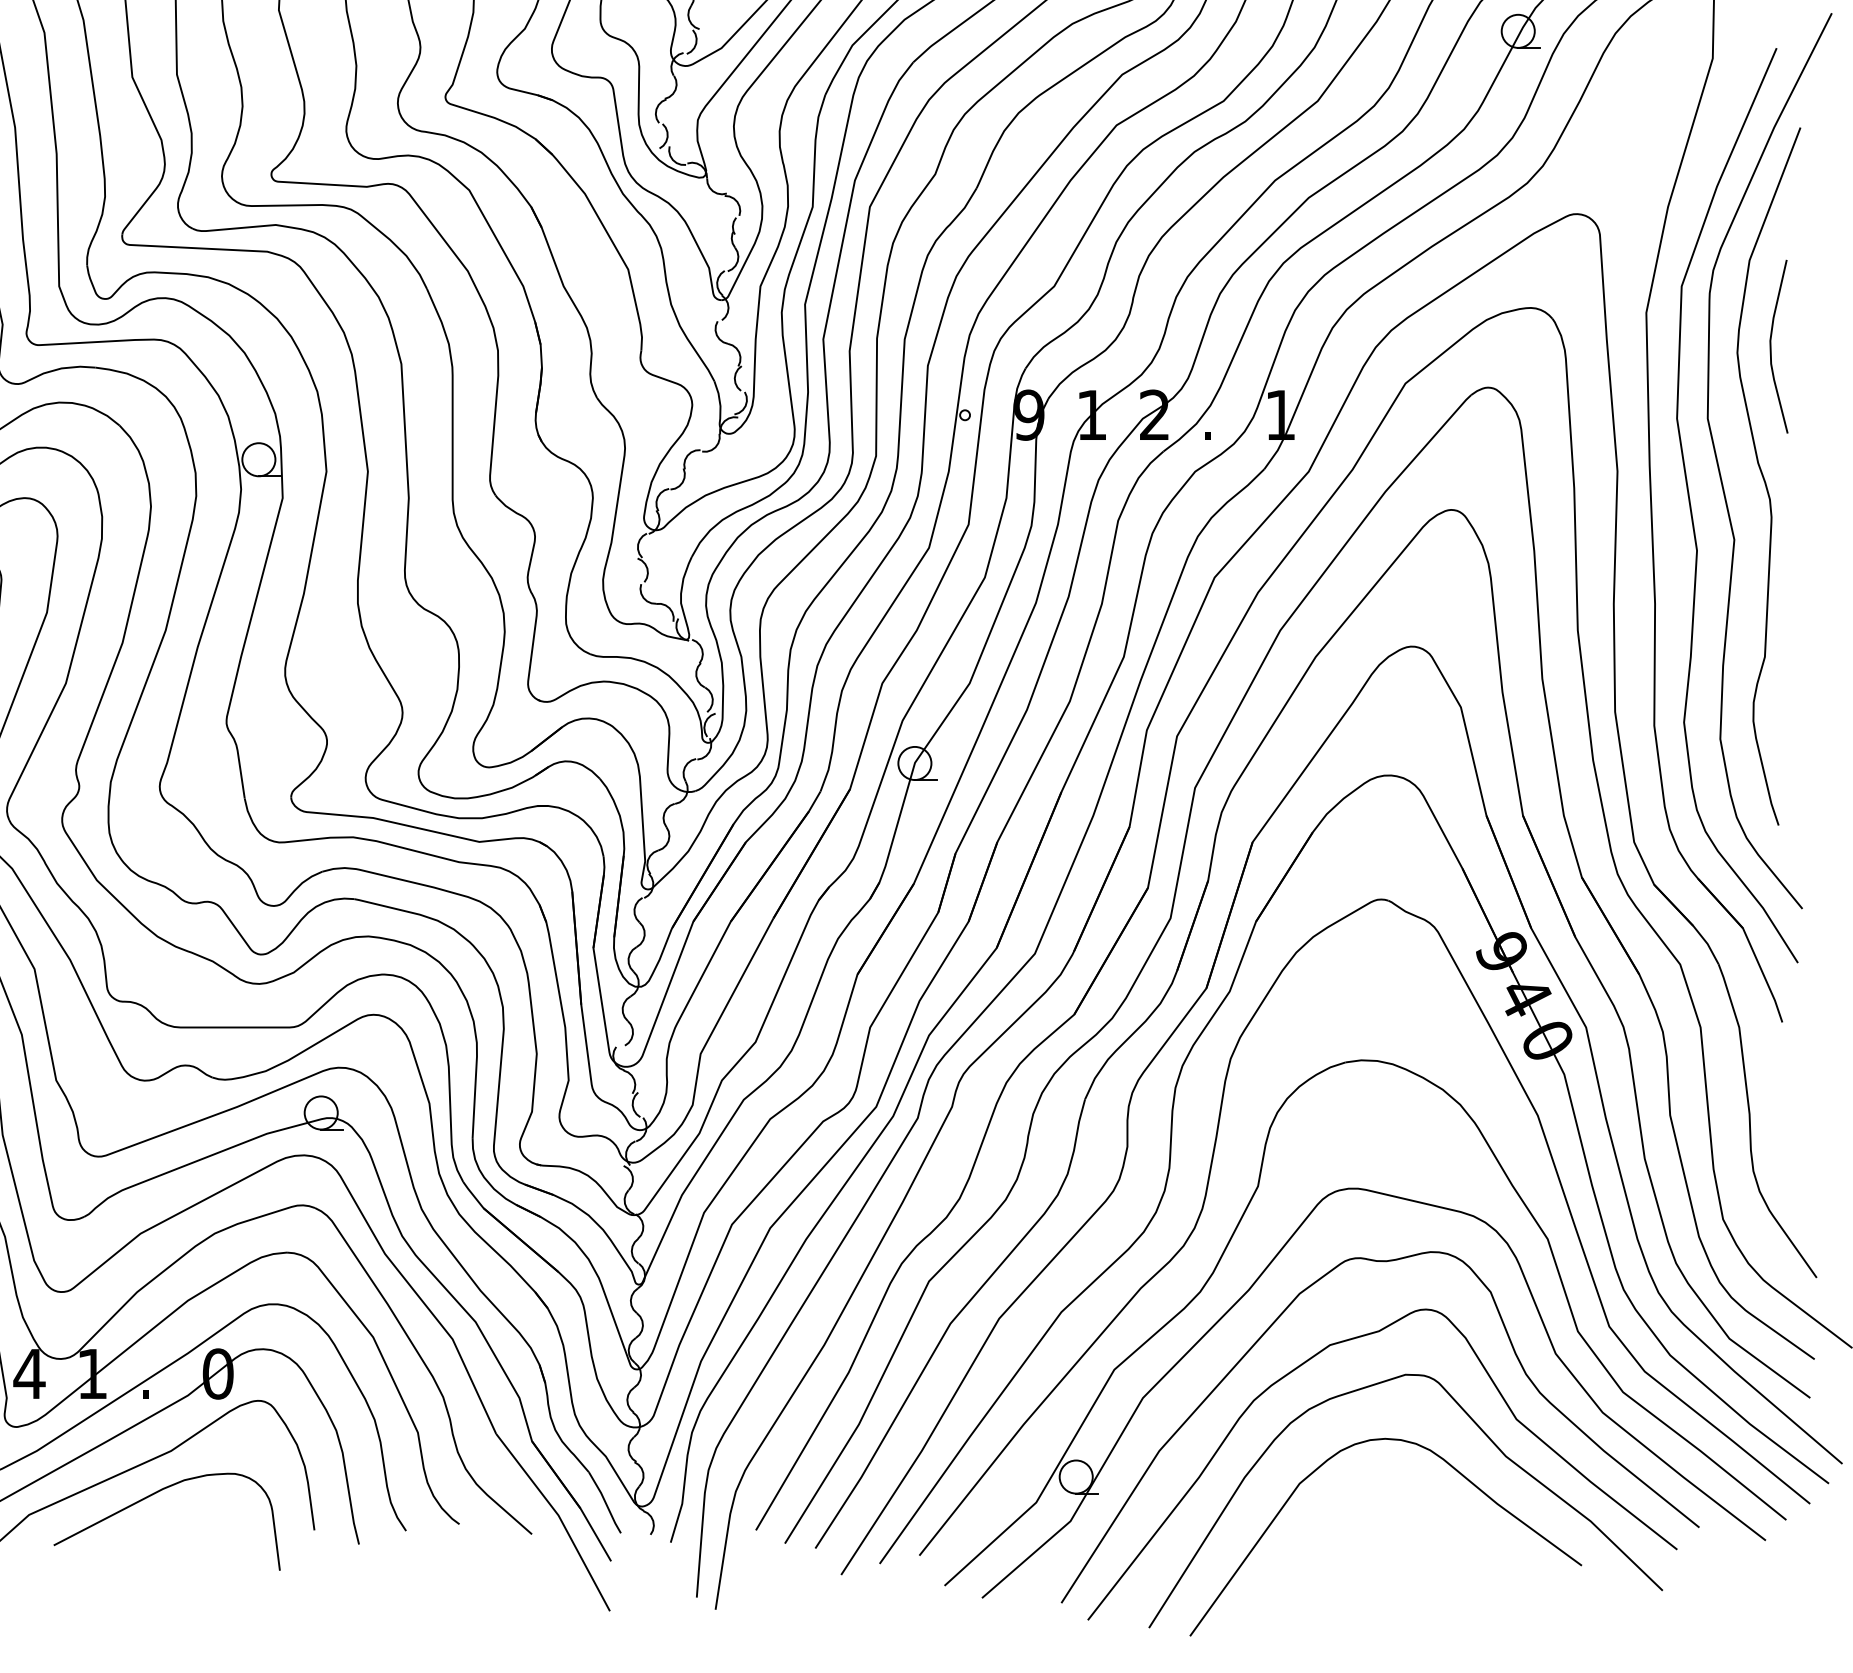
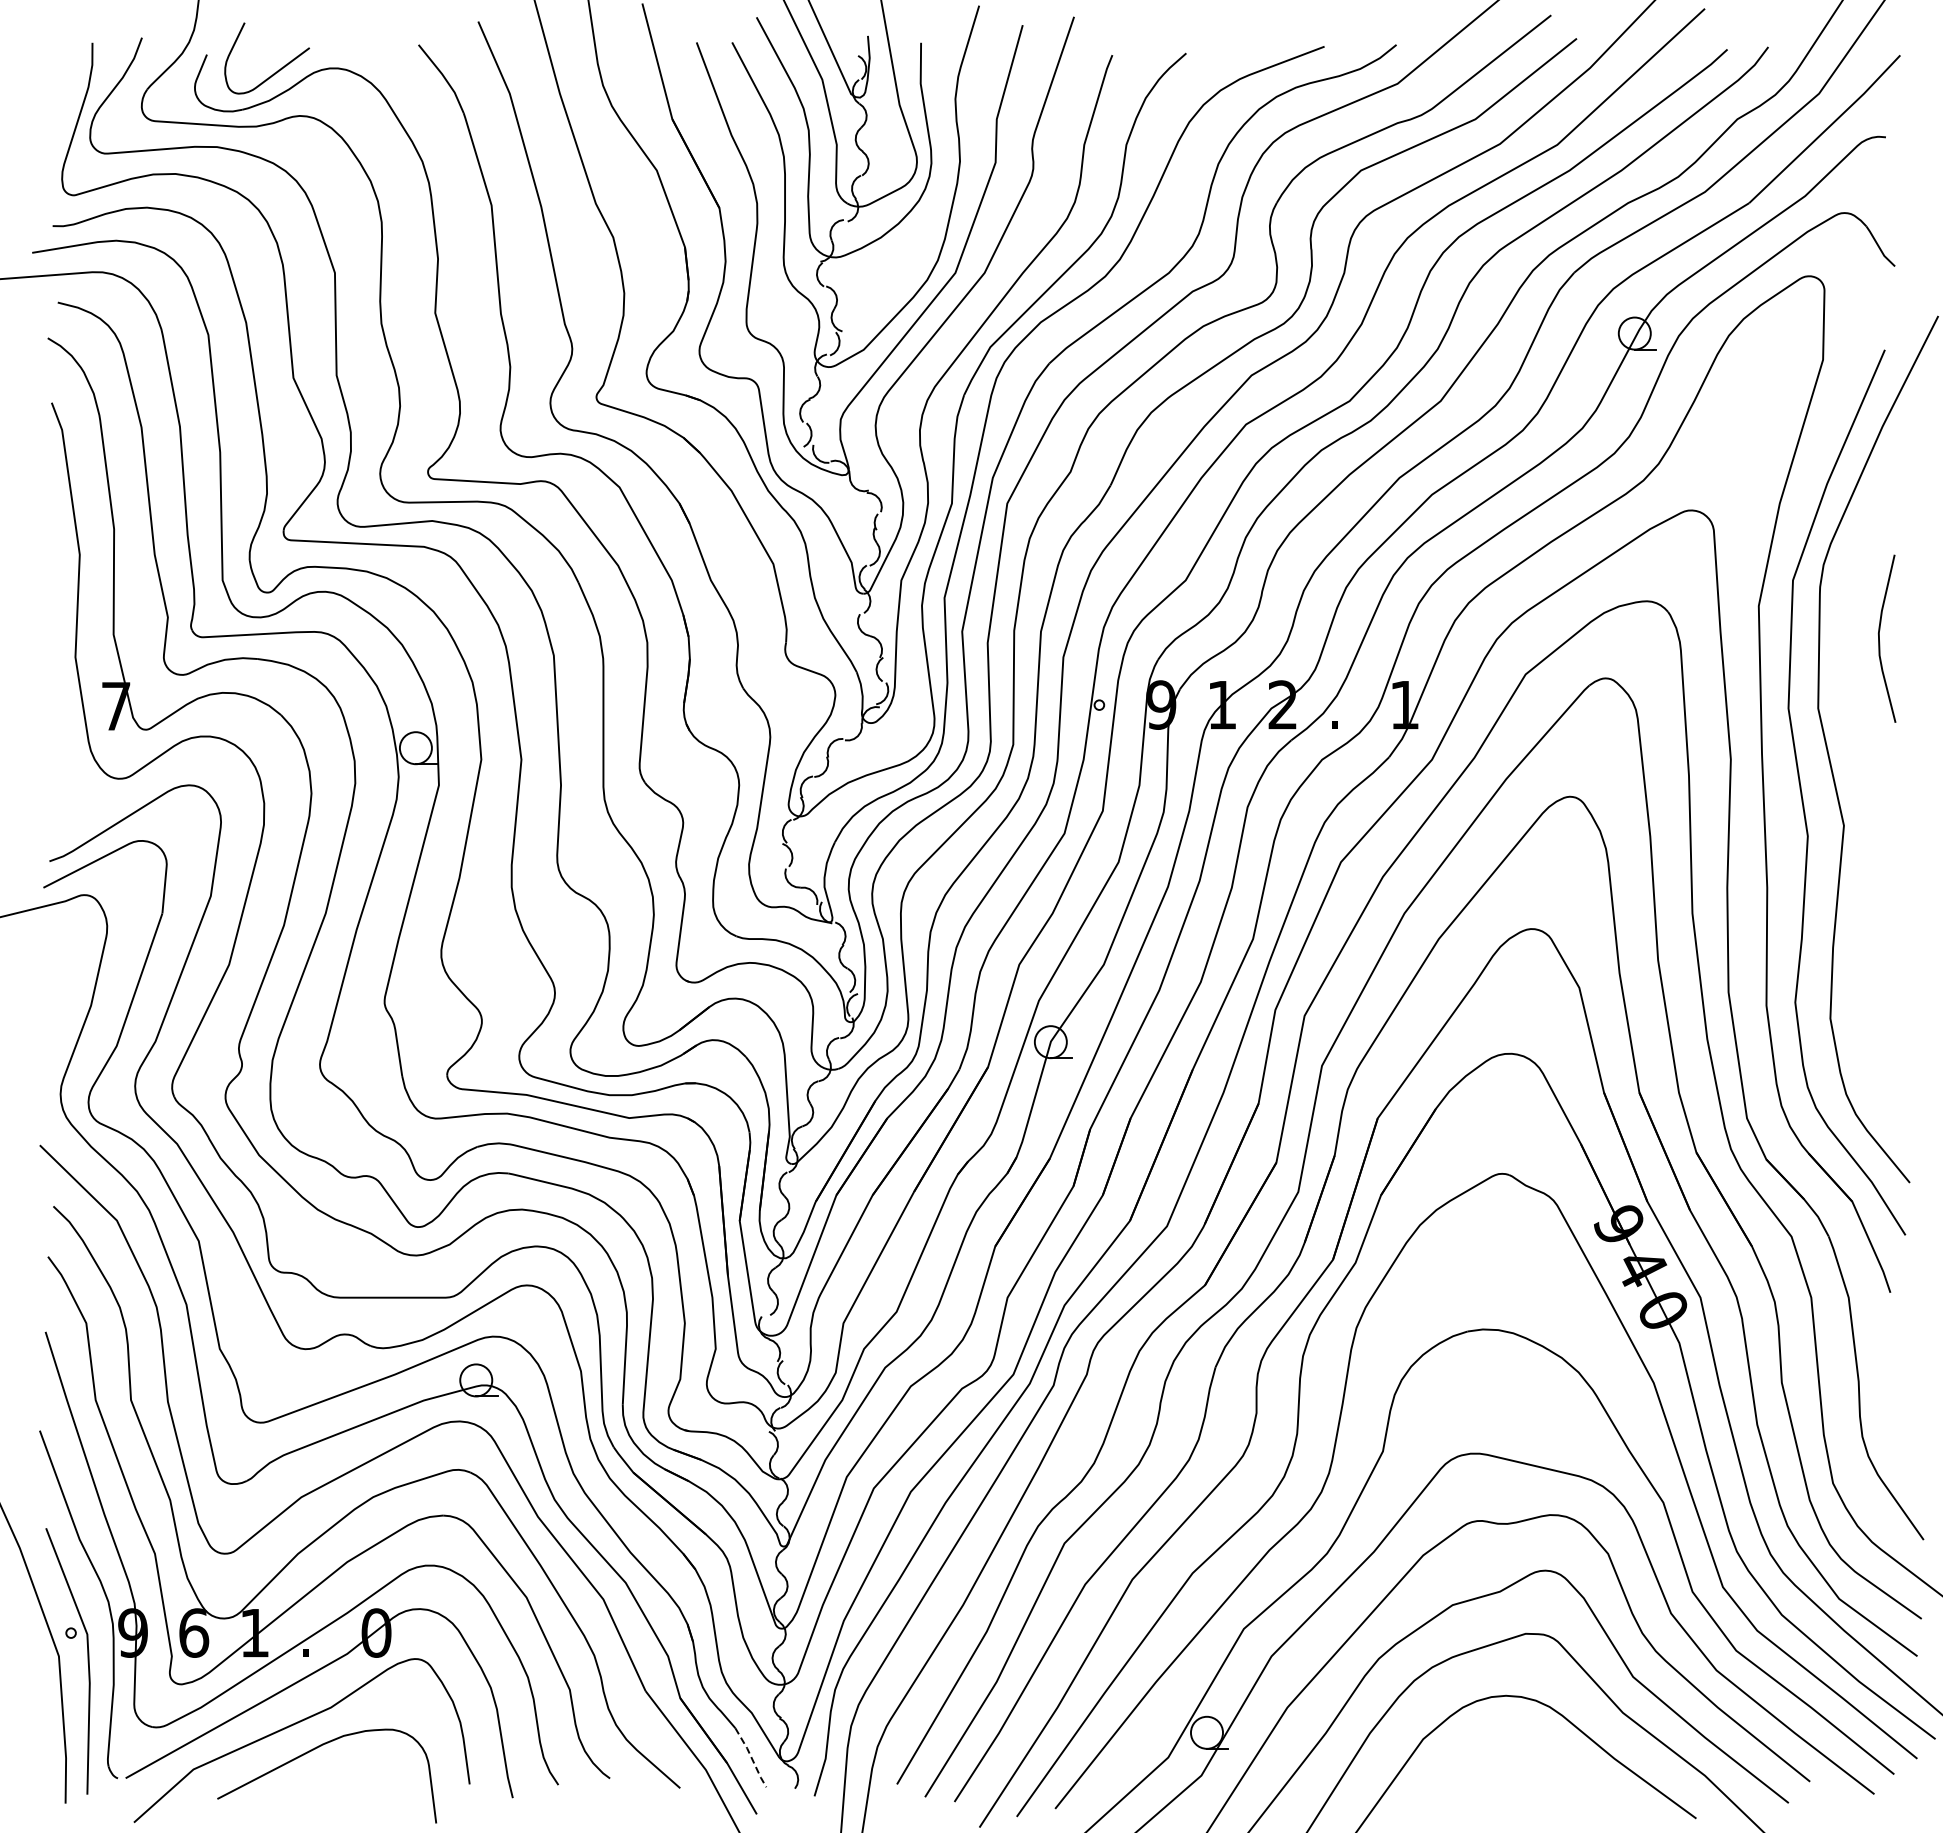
curve: (1764, 477) -> (1873, 765), removed
text: (29, 1373) -> (193, 1632), 4 -> 6
line: (605, 1503) -> (751, 1758), solid -> dashed

